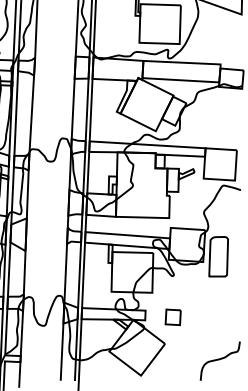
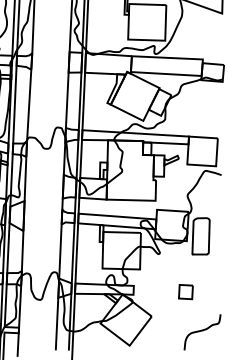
part: (172, 317) -> (185, 292), moved

